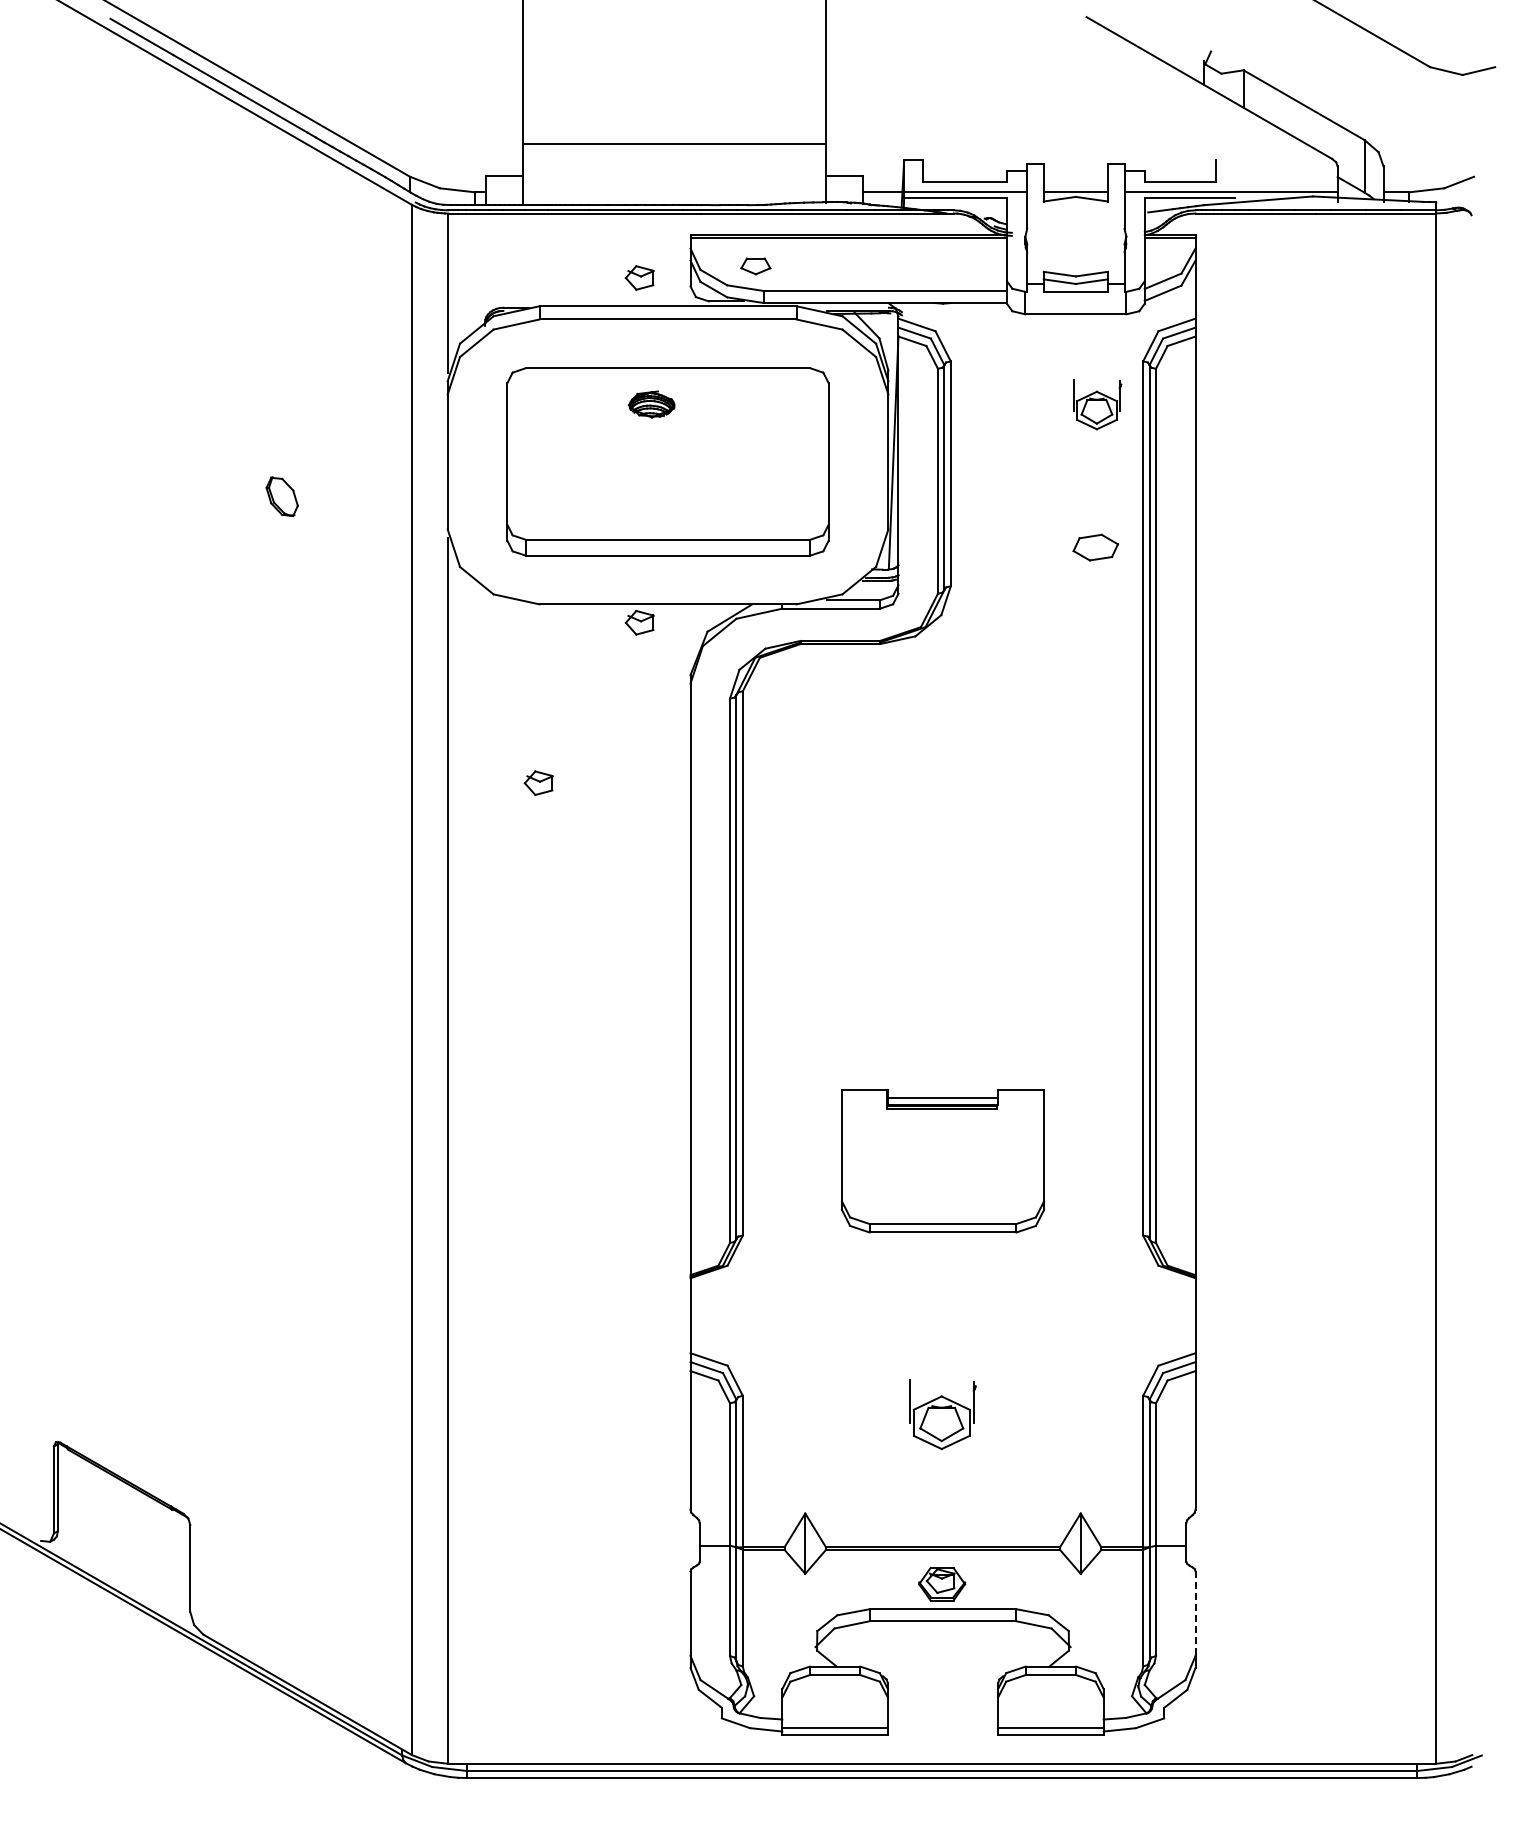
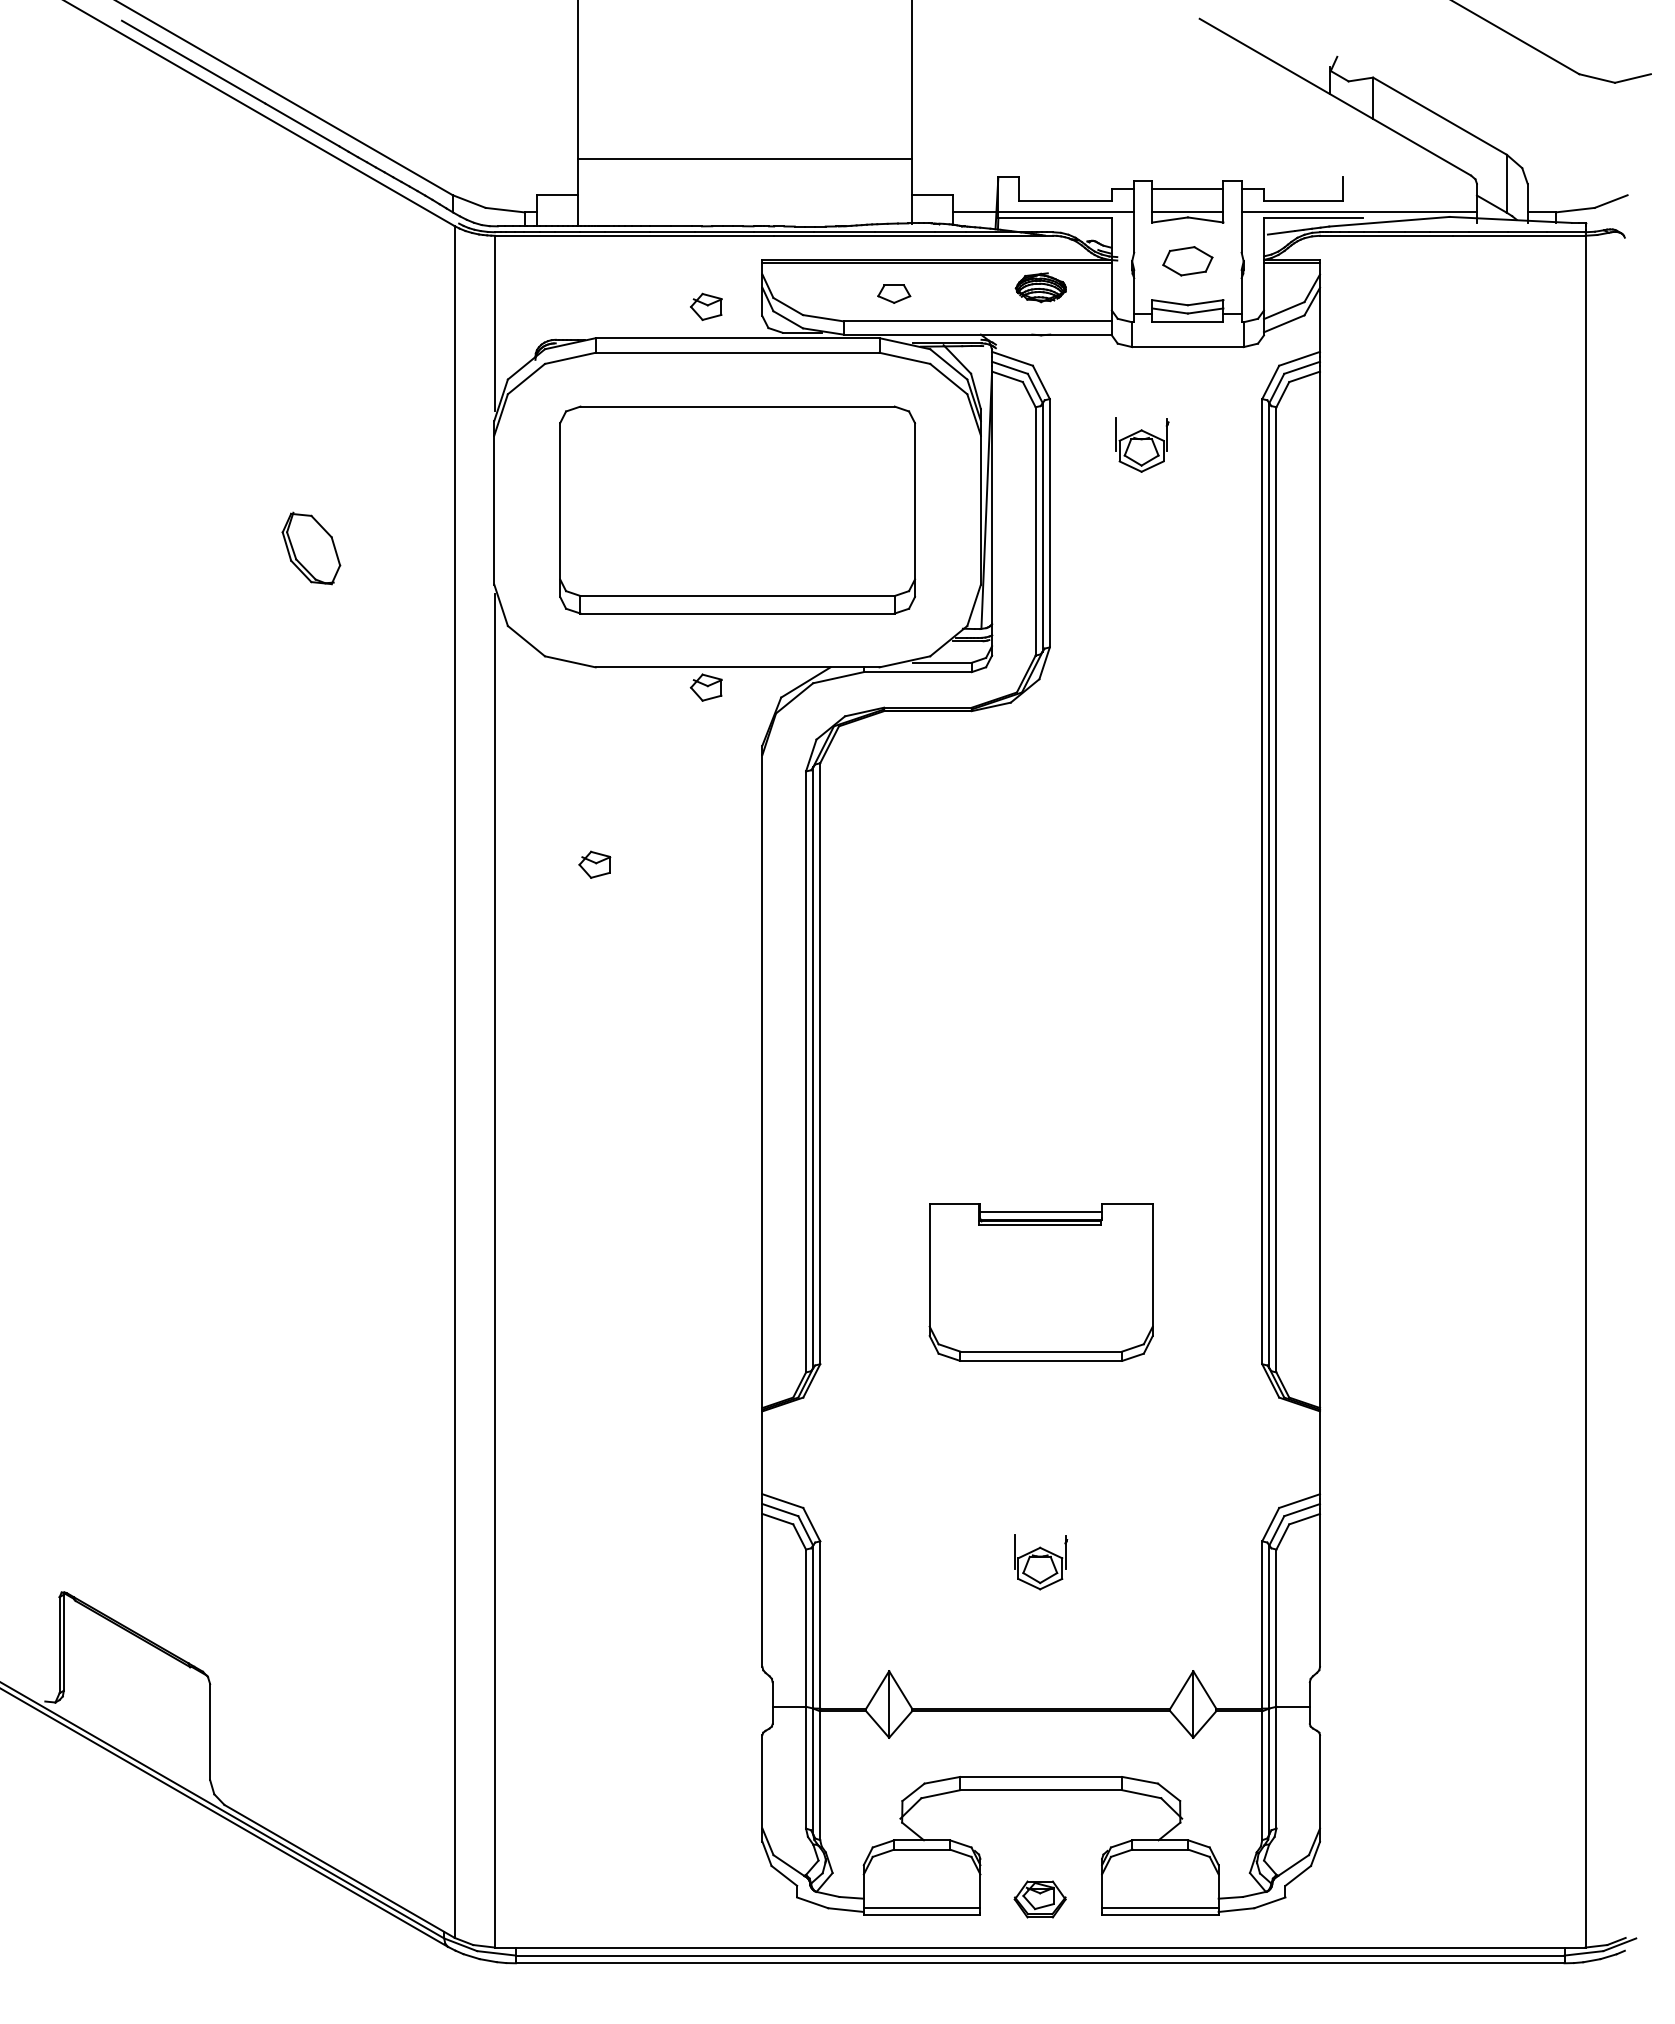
line: (1075, 171) -> (1187, 189), added
part: (755, 266) -> (893, 294), moved
part: (651, 404) -> (1040, 287), moved
part: (1097, 404) -> (1142, 444), moved
part: (282, 496) -> (311, 548), size x1.67
part: (1095, 547) -> (1187, 261), moved
part: (942, 1414) -> (1040, 1561), size x0.71
part: (942, 1584) -> (1040, 1899), moved
line: (1195, 1614) -> (1320, 1782), dashed -> solid

